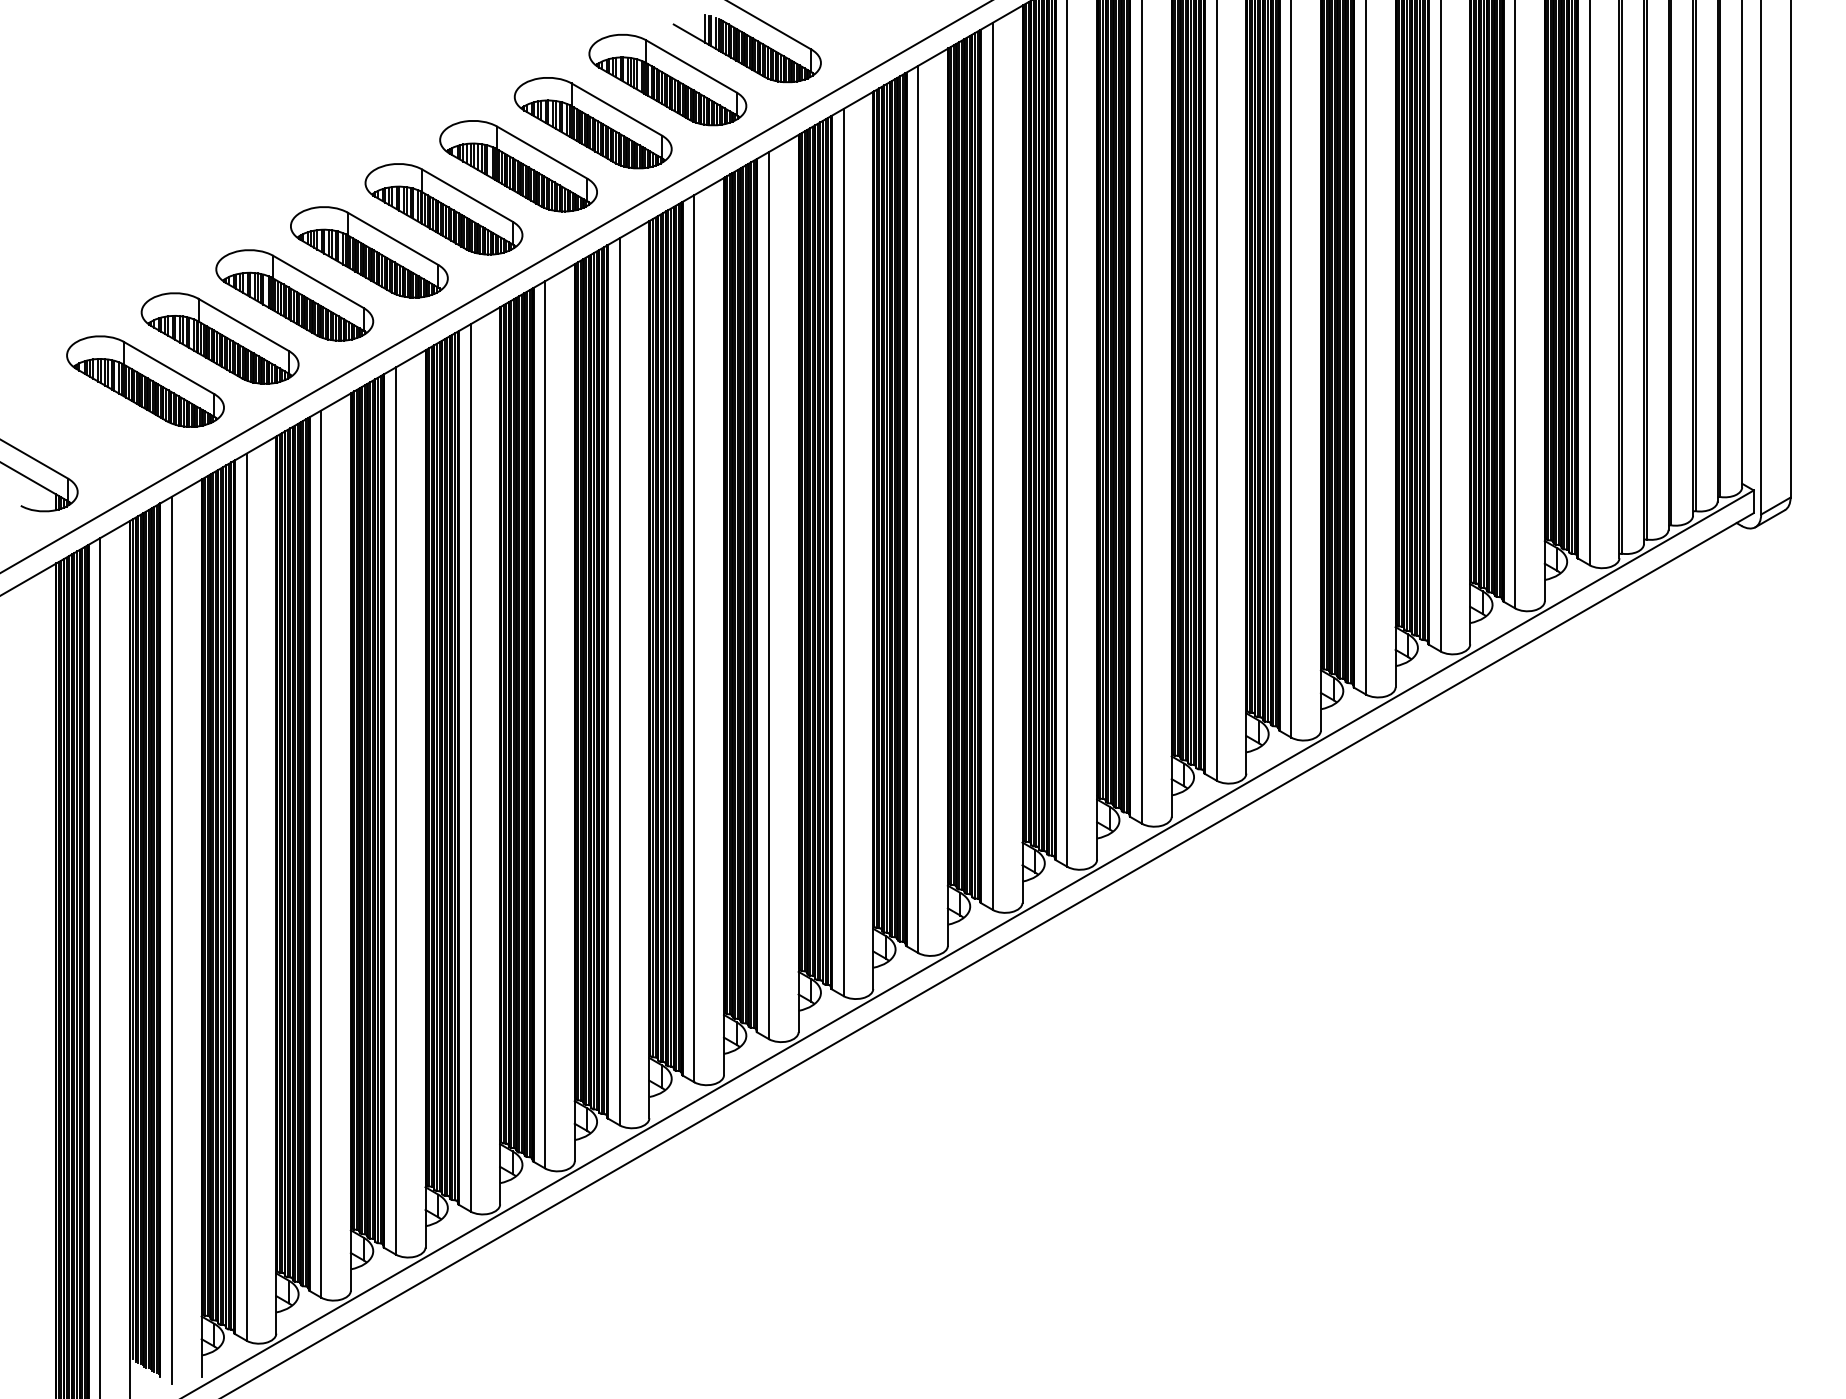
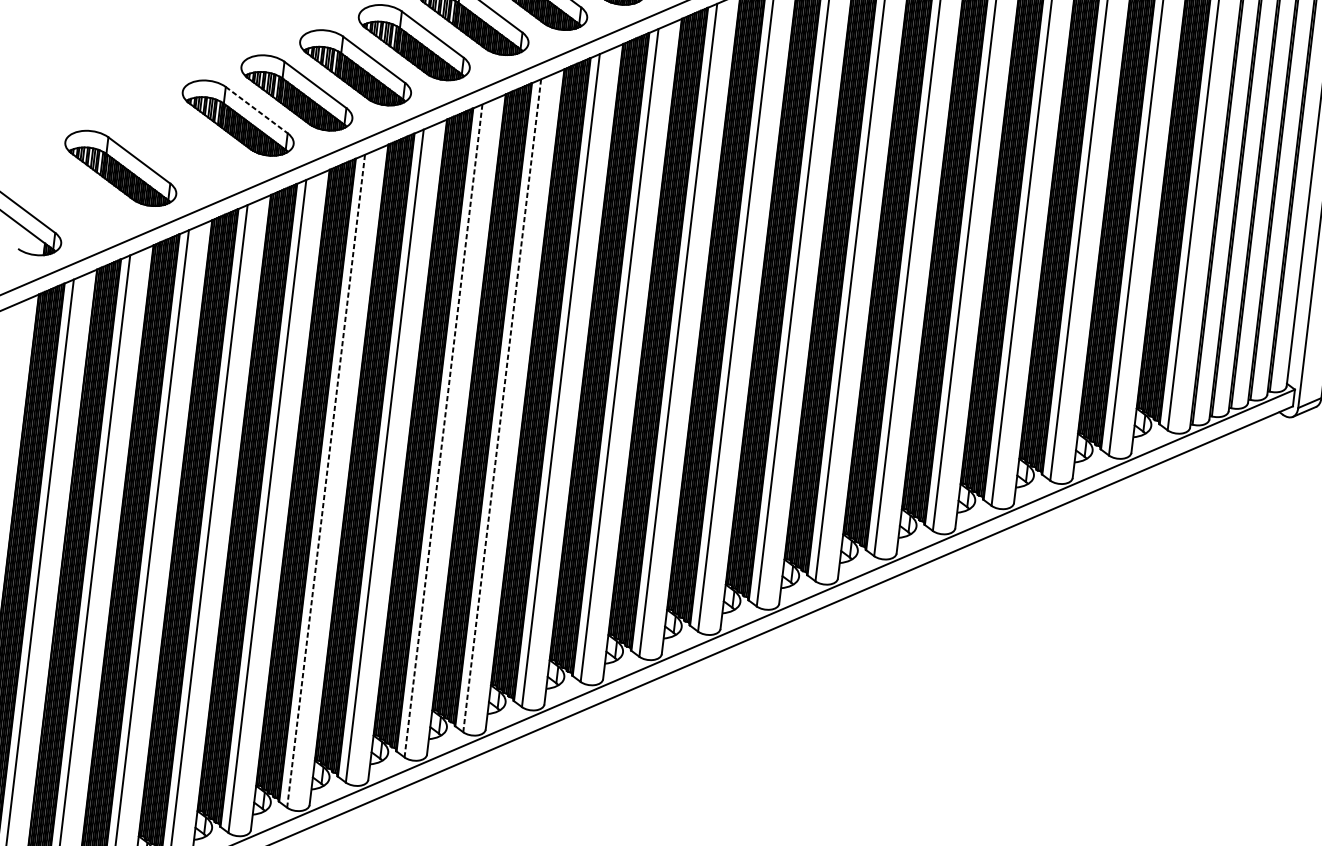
line: (318, 282) -> (256, 110), solid -> dashed
part: (219, 338) -> (179, 143), removed
line: (694, 638) -> (502, 405), solid -> dashed
line: (619, 681) -> (443, 430), solid -> dashed
line: (470, 767) -> (326, 480), solid -> dashed

